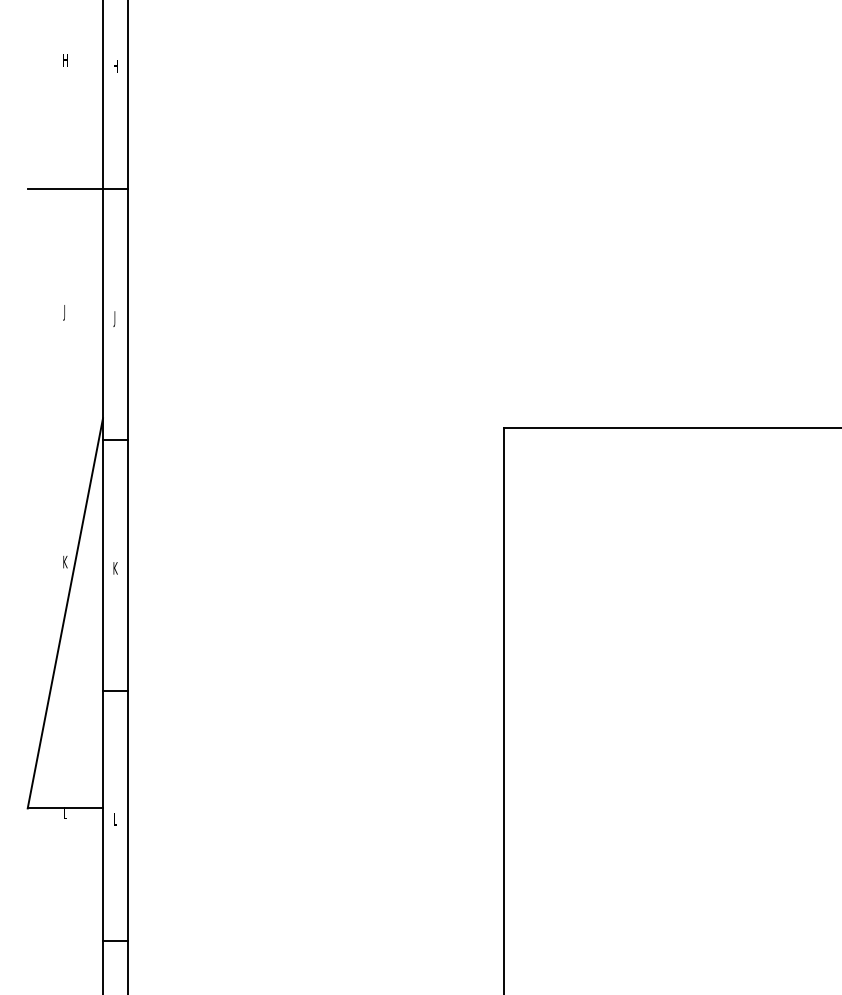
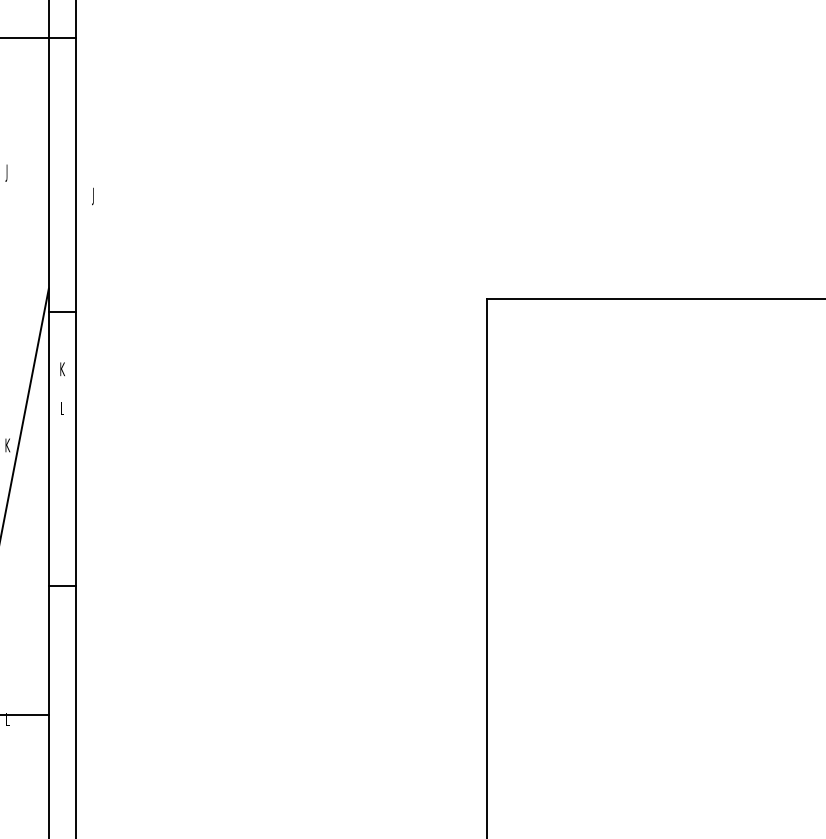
text: (114, 318) -> (93, 195), moved
text: (115, 568) -> (62, 369), moved
text: (115, 819) -> (62, 408), moved

